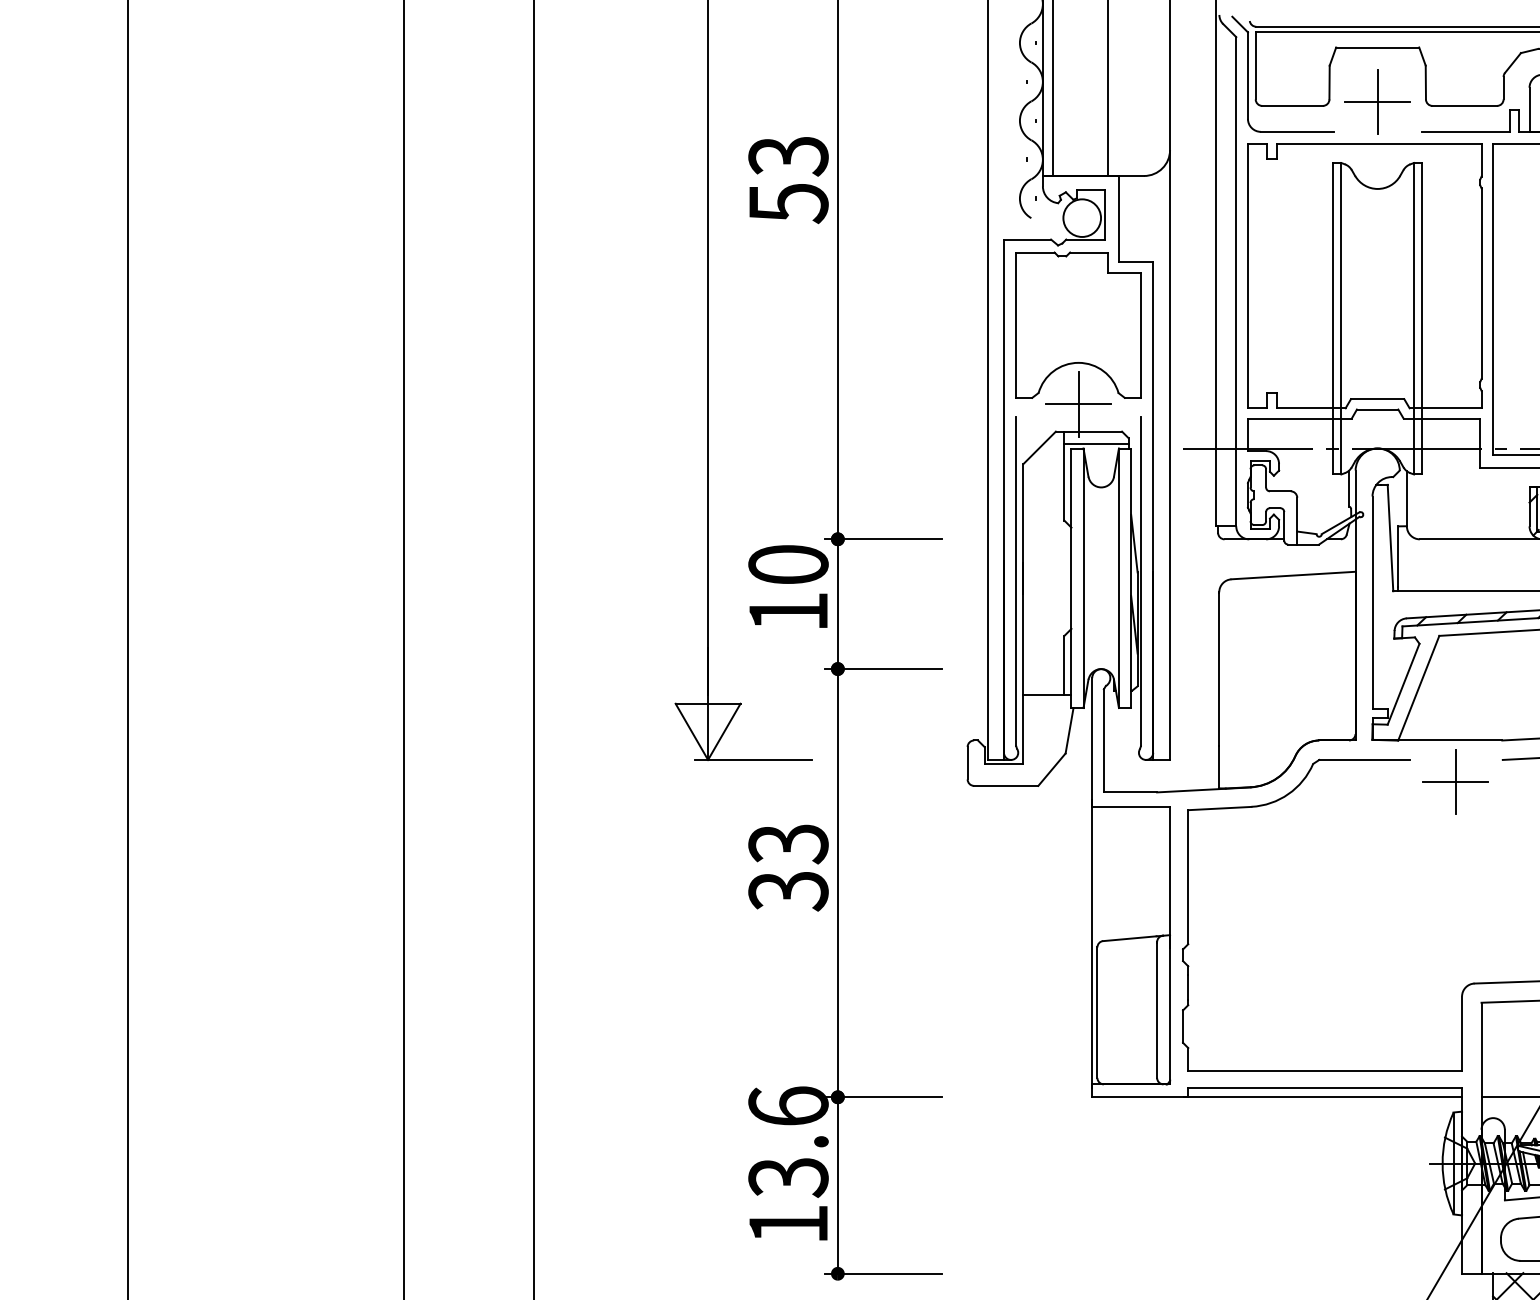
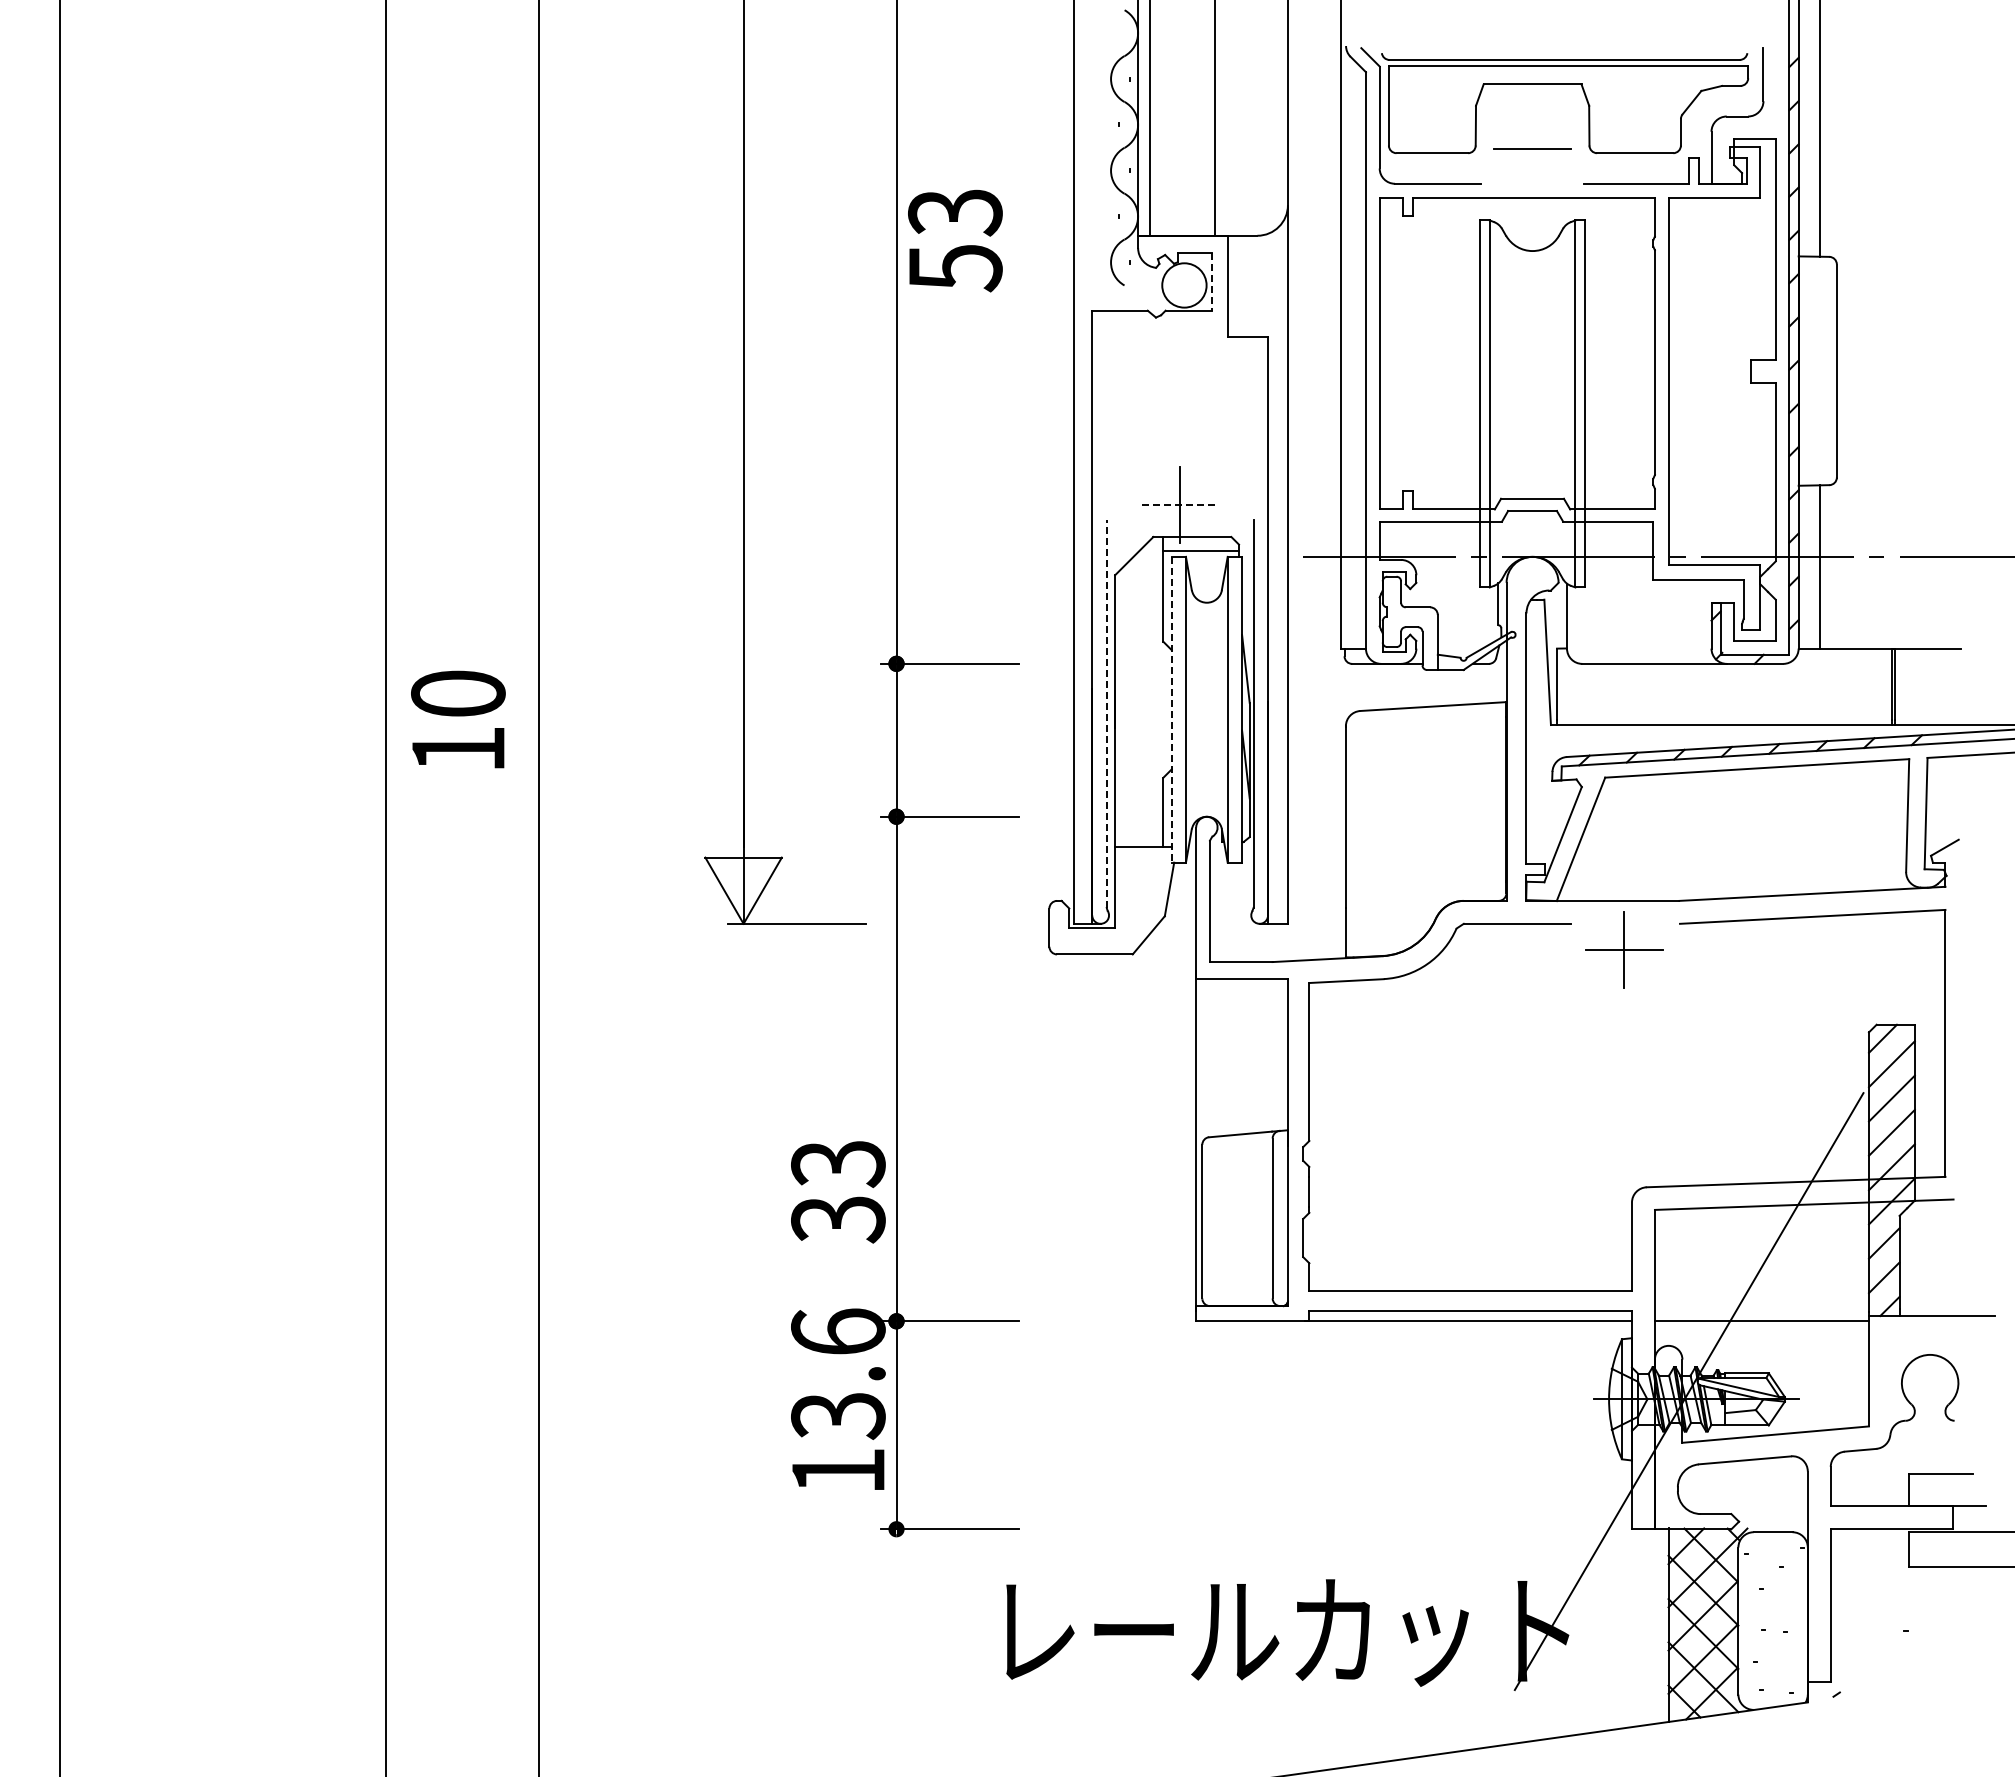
line: (1377, 101) -> (1532, 148), removed
text: (788, 180) -> (955, 240), moved
line: (1105, 215) -> (1211, 282), solid -> dashed
part: (1078, 325) -> (1180, 411), removed
line: (1078, 404) -> (1180, 504), solid -> dashed
line: (1071, 578) -> (1171, 709), solid -> dashed
line: (1016, 582) -> (1106, 714), solid -> dashed
text: (788, 586) -> (458, 719), moved
text: (788, 868) -> (838, 1192), moved

